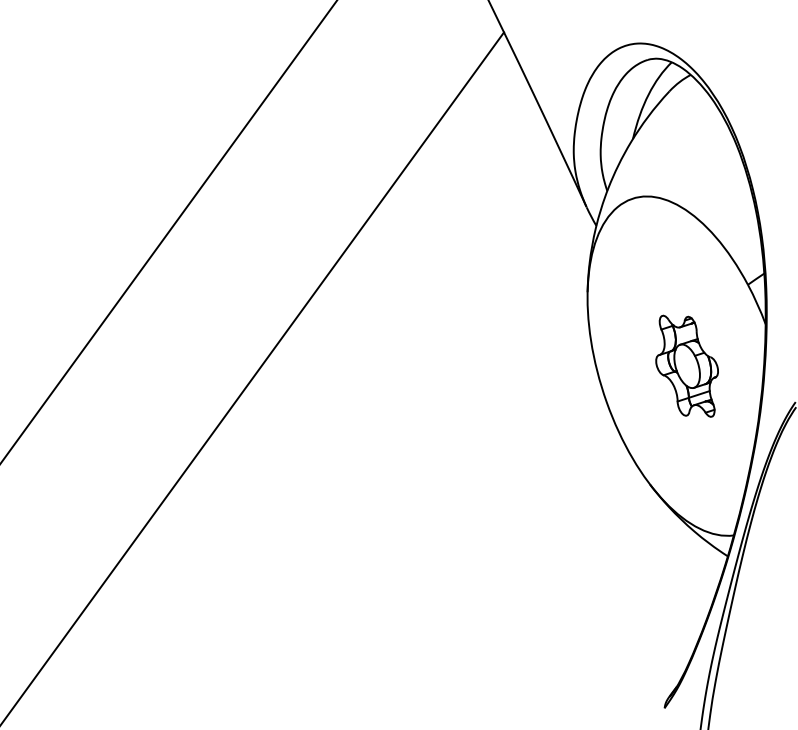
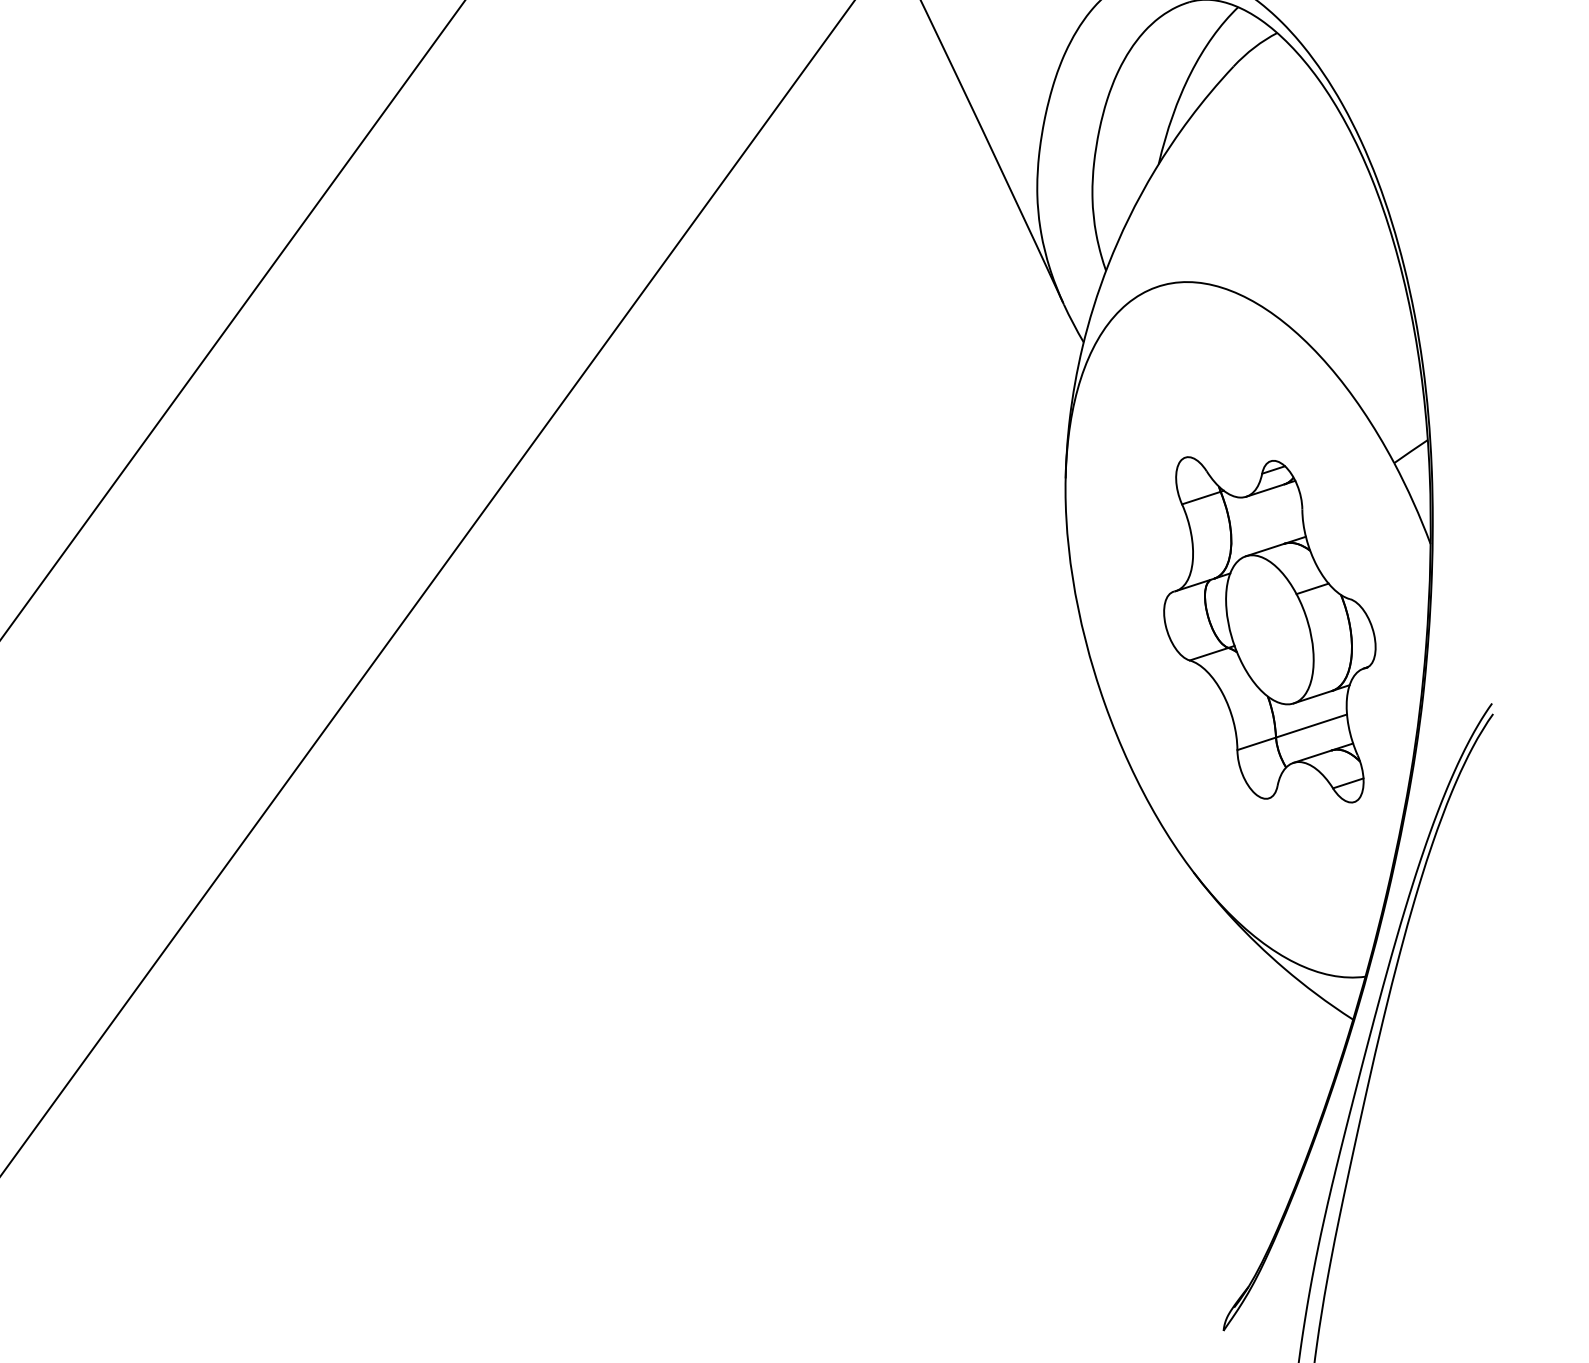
part: (686, 366) -> (1268, 630), size x1.67

